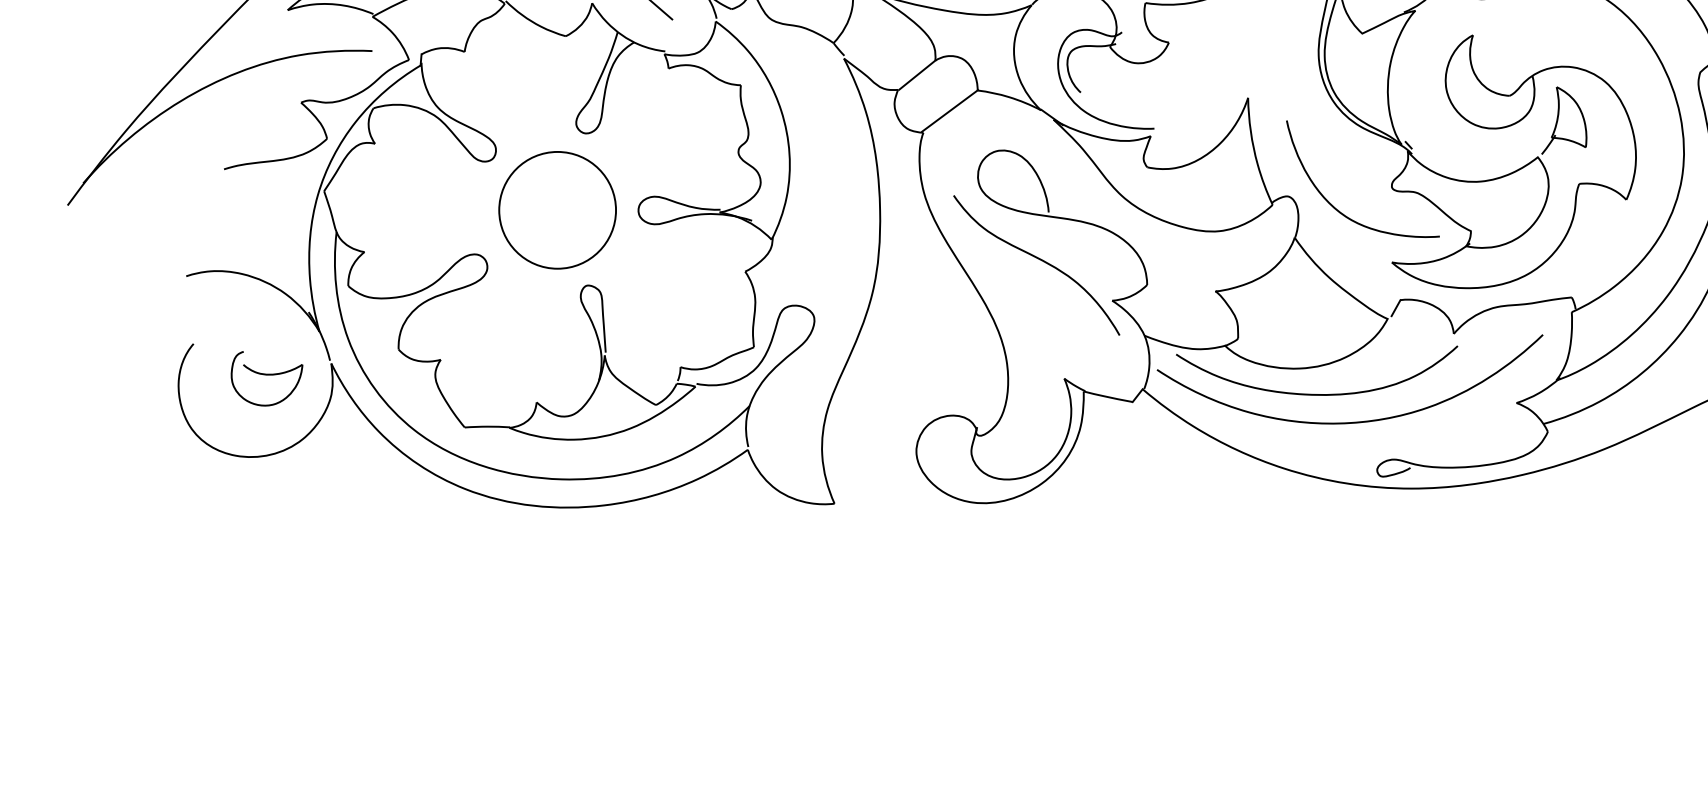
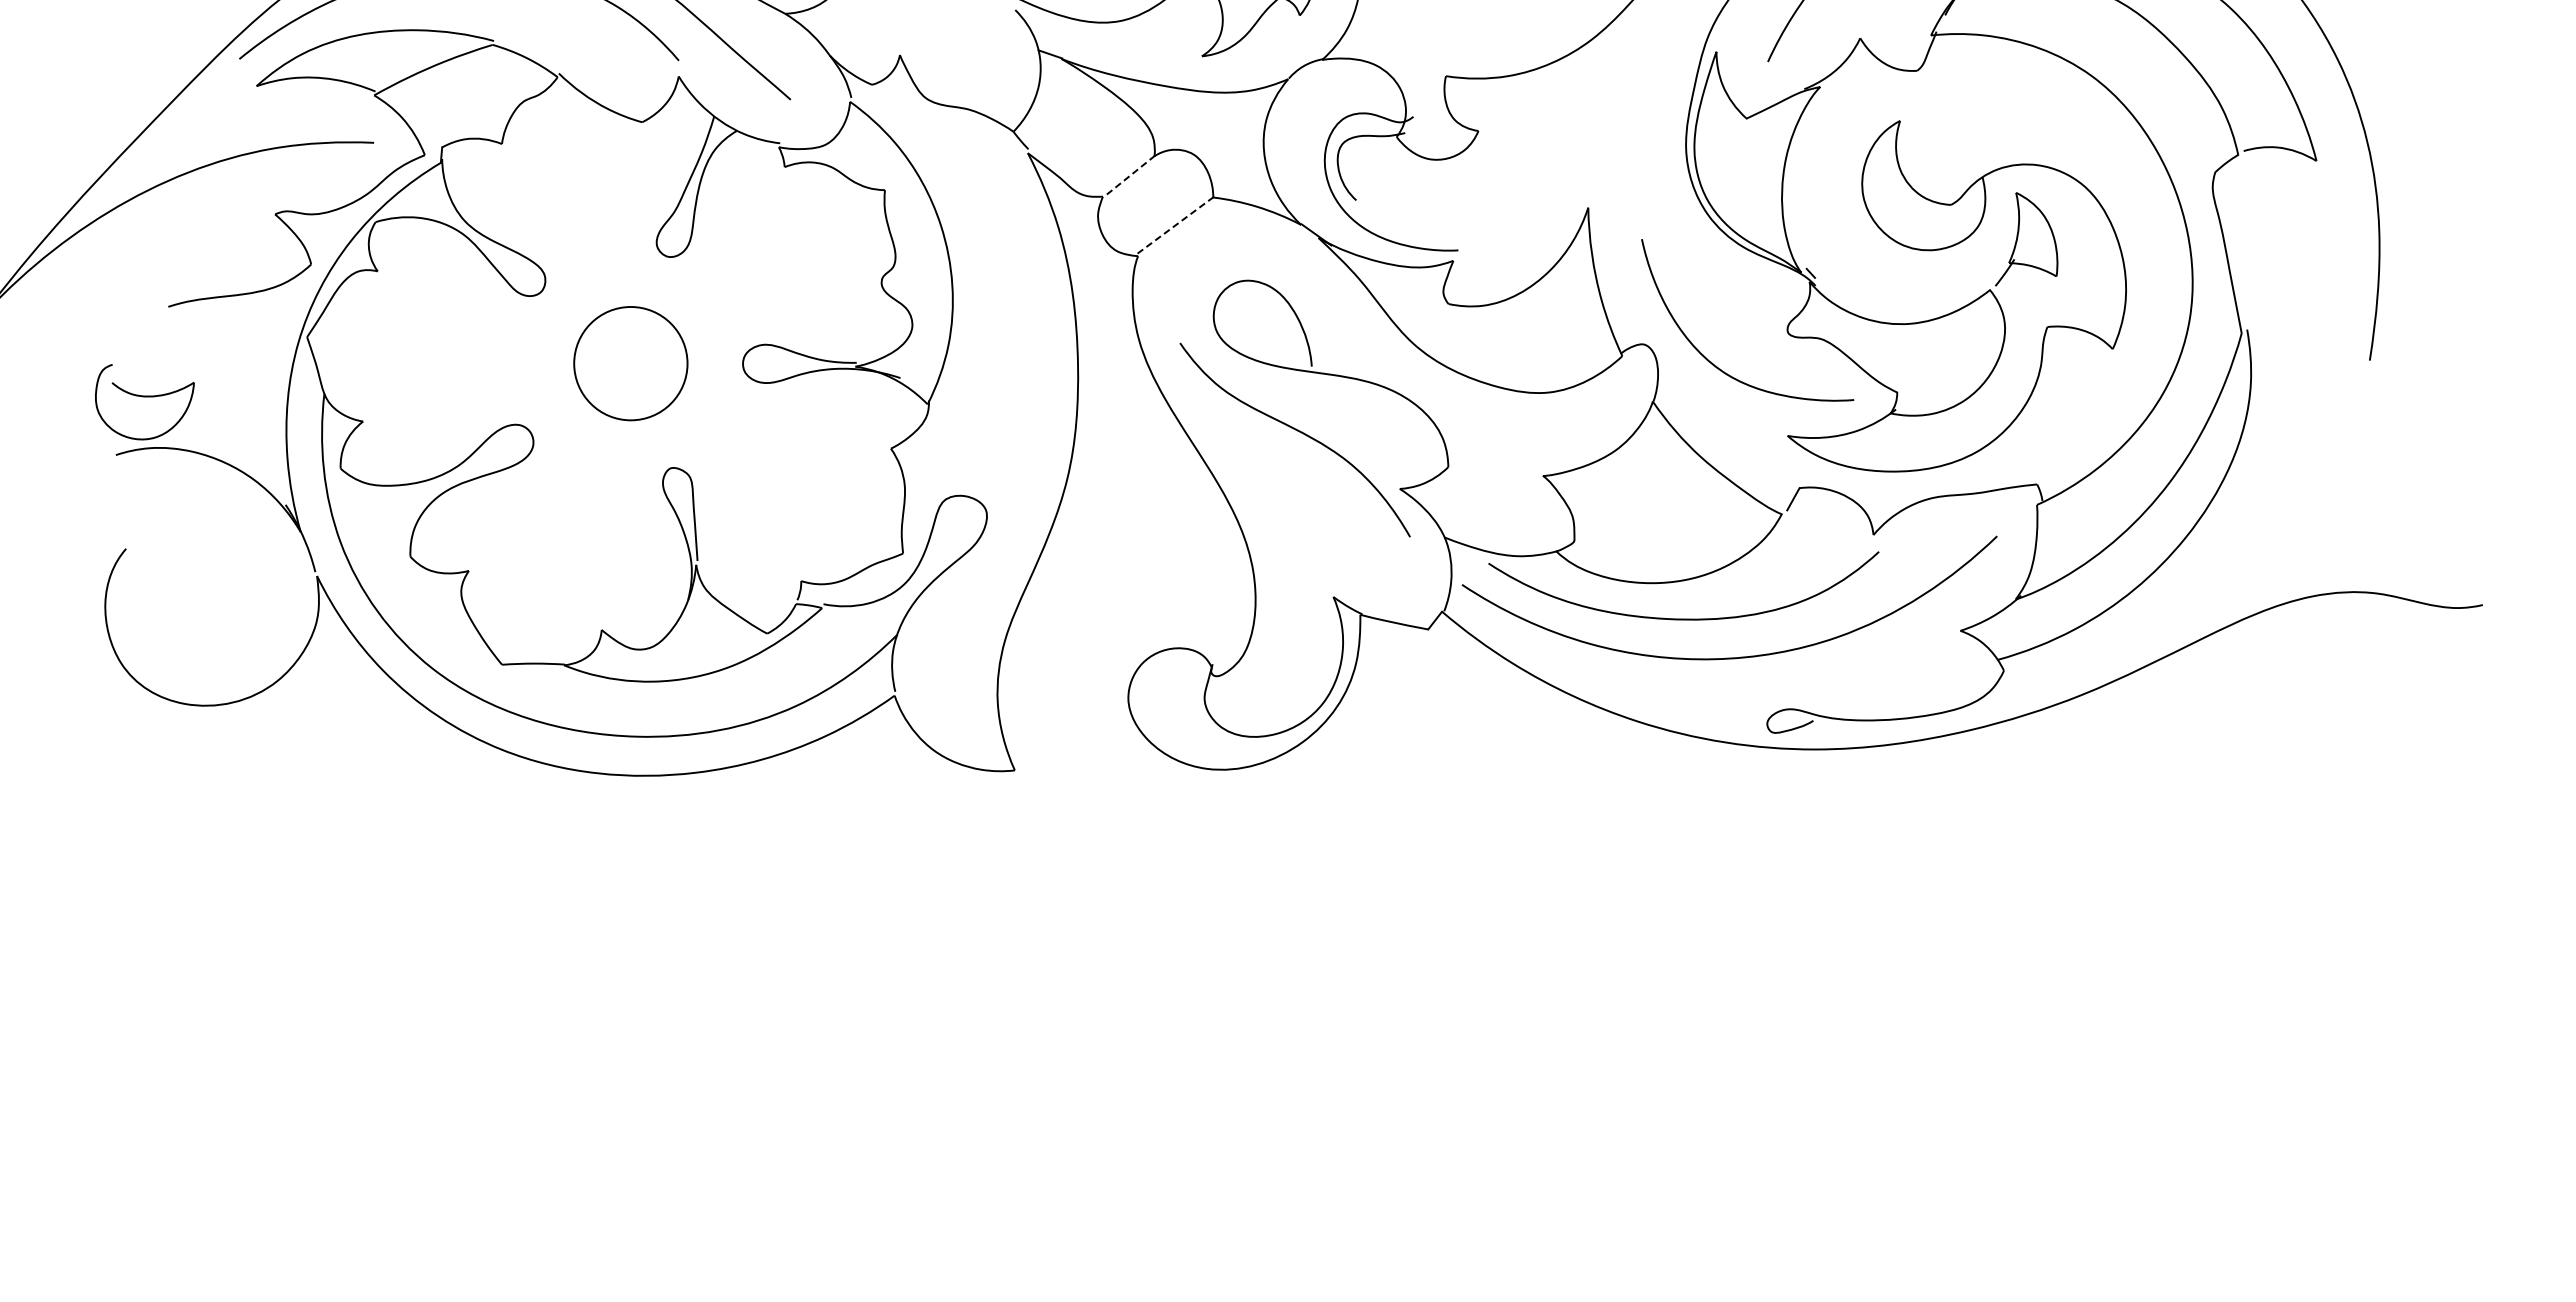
line: (917, 75) -> (1129, 176), solid -> dashed
line: (949, 111) -> (1174, 226), solid -> dashed
circle: (557, 210) -> (630, 363), size x0.7
part: (266, 378) -> (144, 402), moved

